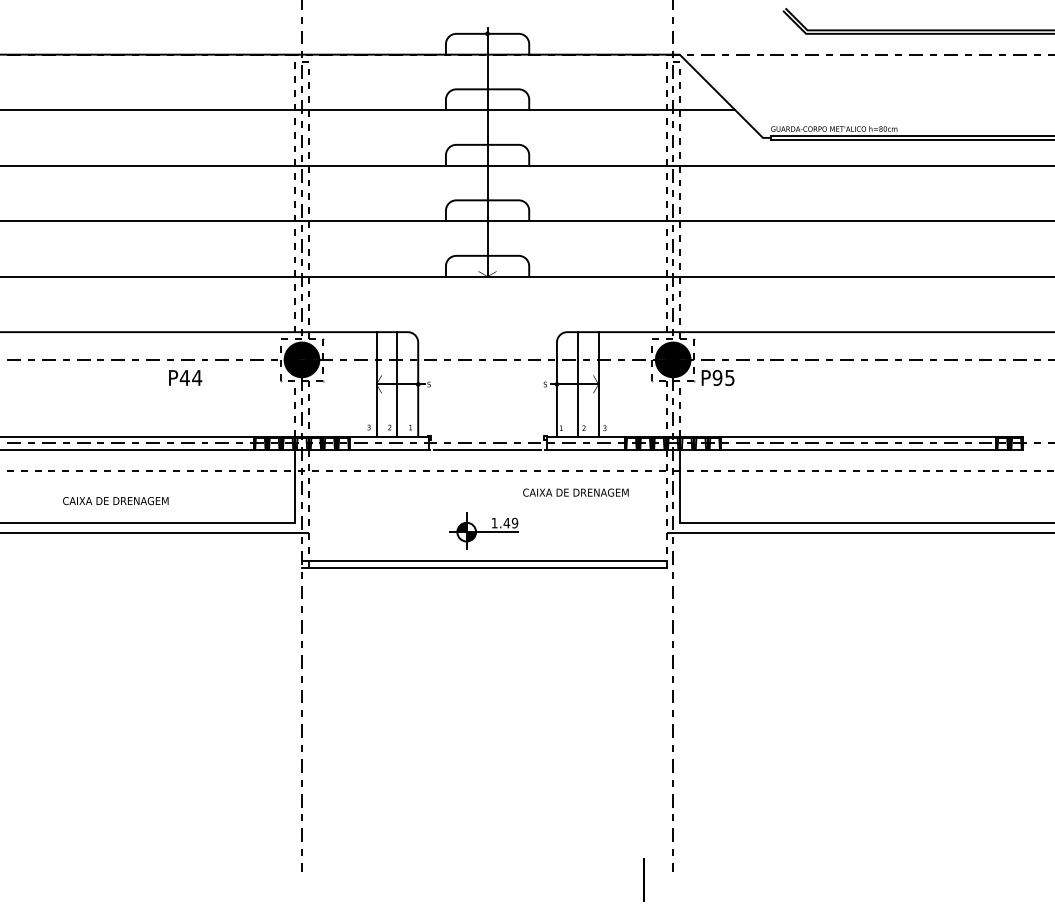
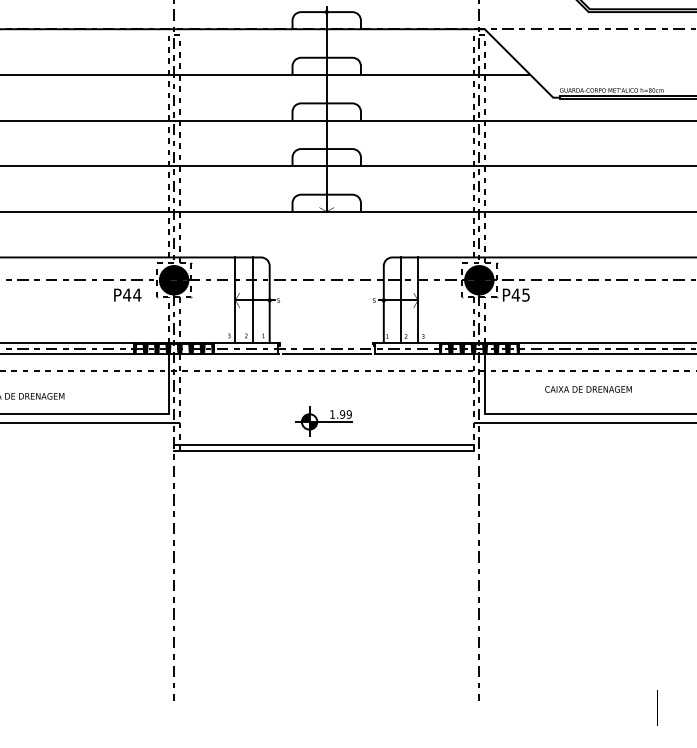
text: (185, 377) -> (127, 294), moved
text: (717, 377) -> (515, 294), P95 -> P45
text: (575, 492) -> (588, 389), moved
text: (506, 522) -> (342, 413), 1.49 -> 1.99
line: (643, 879) -> (657, 707), moved

